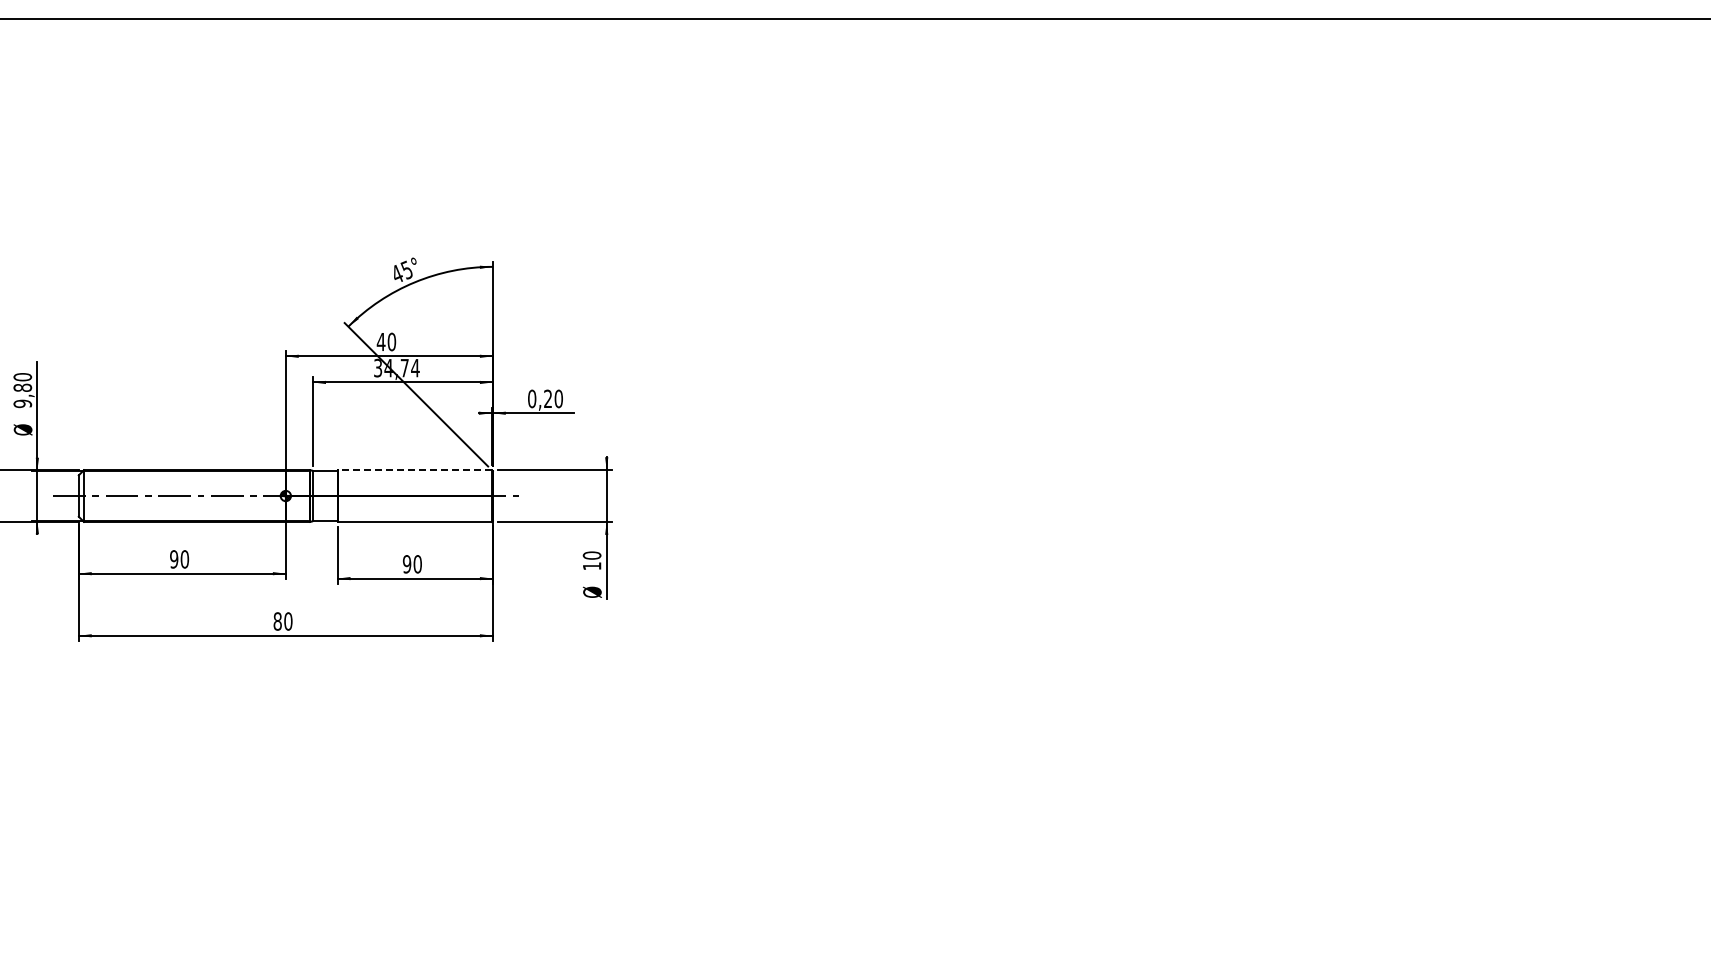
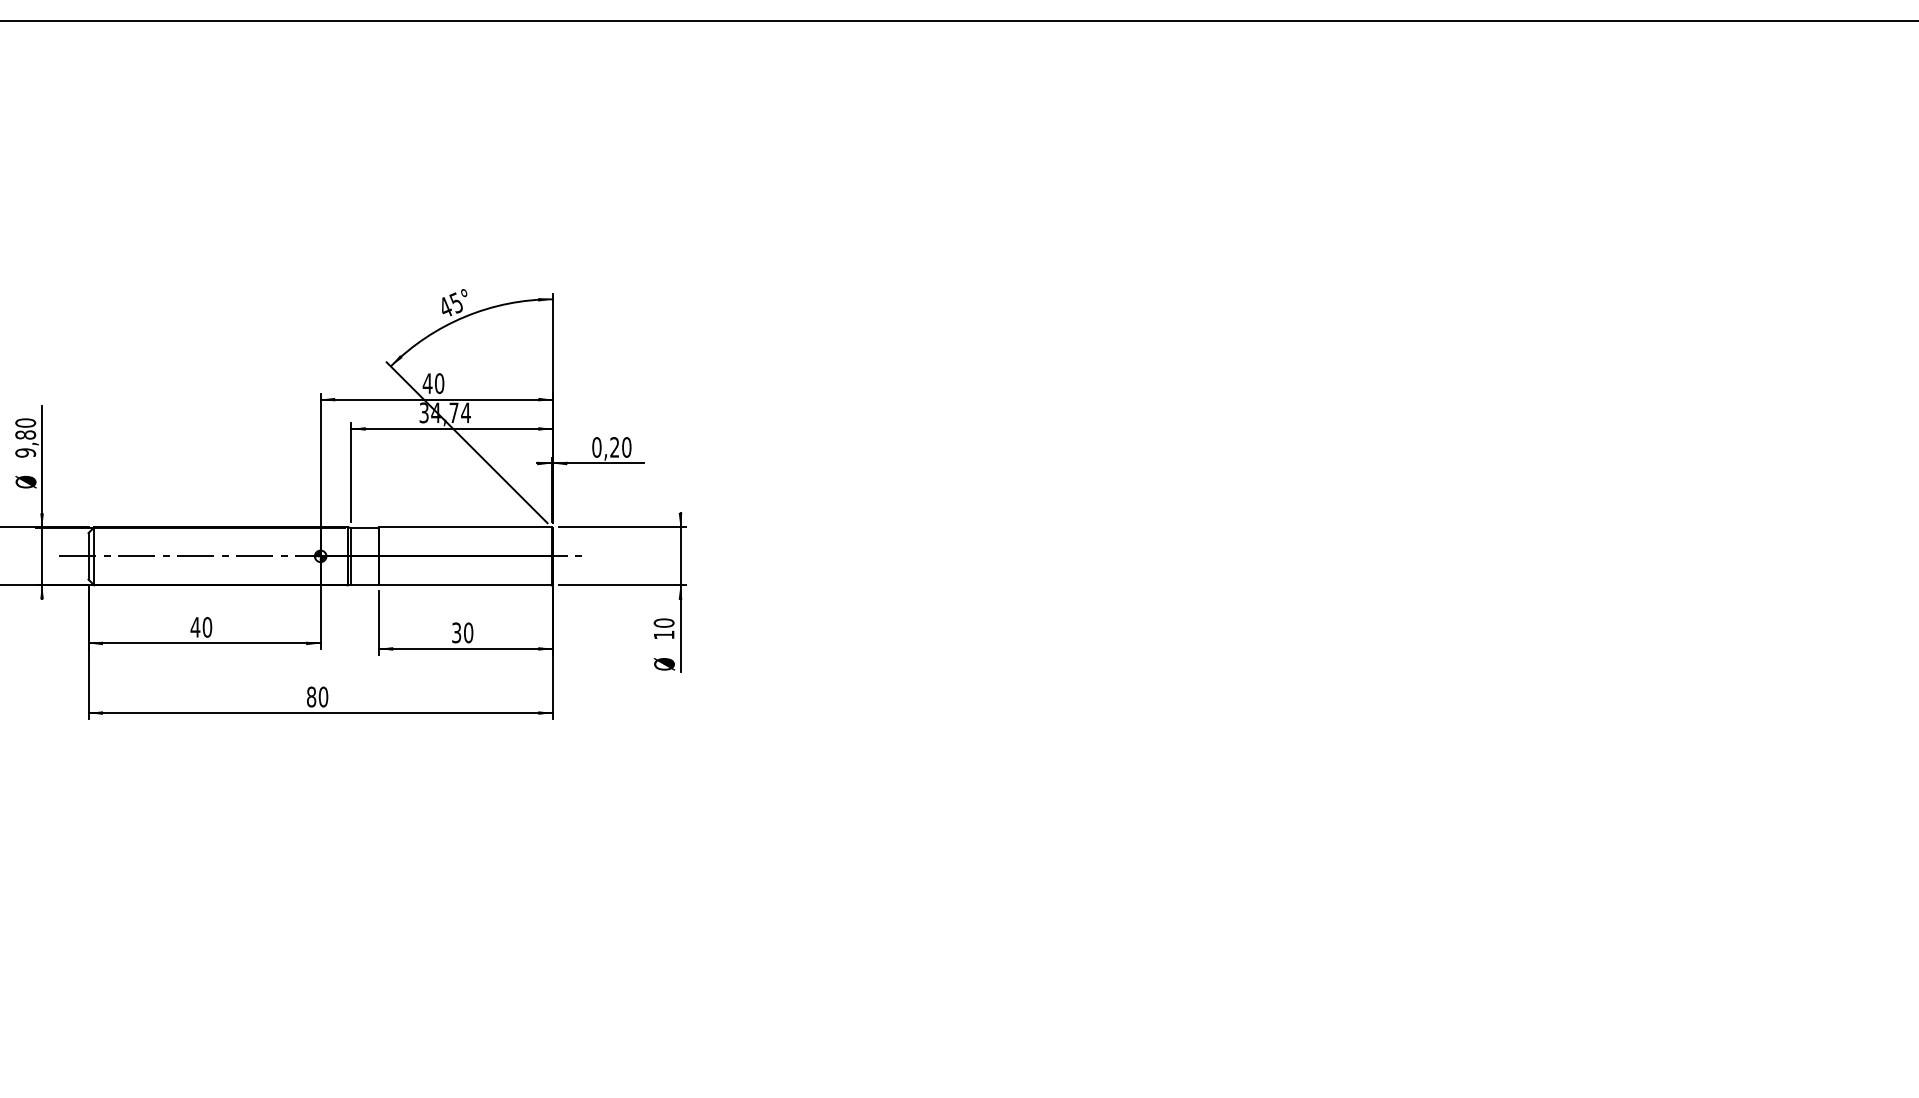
line: (414, 470) -> (464, 527), dashed -> solid
text: (173, 559) -> (194, 627), 90 -> 40
text: (406, 564) -> (455, 633), 90 -> 30

